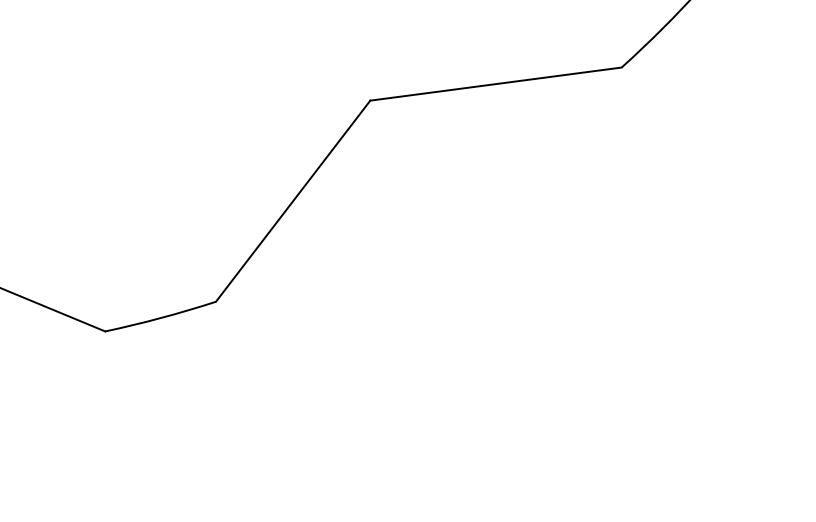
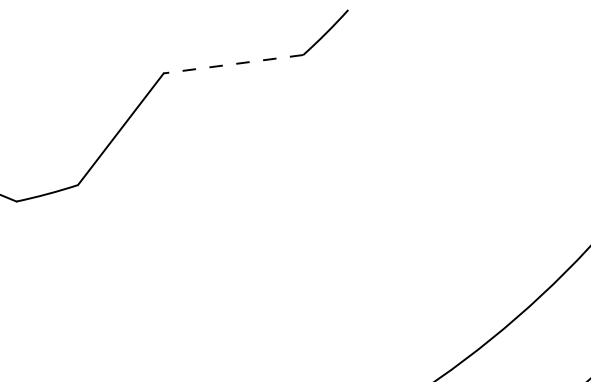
line: (495, 84) -> (233, 64), solid -> dashed

